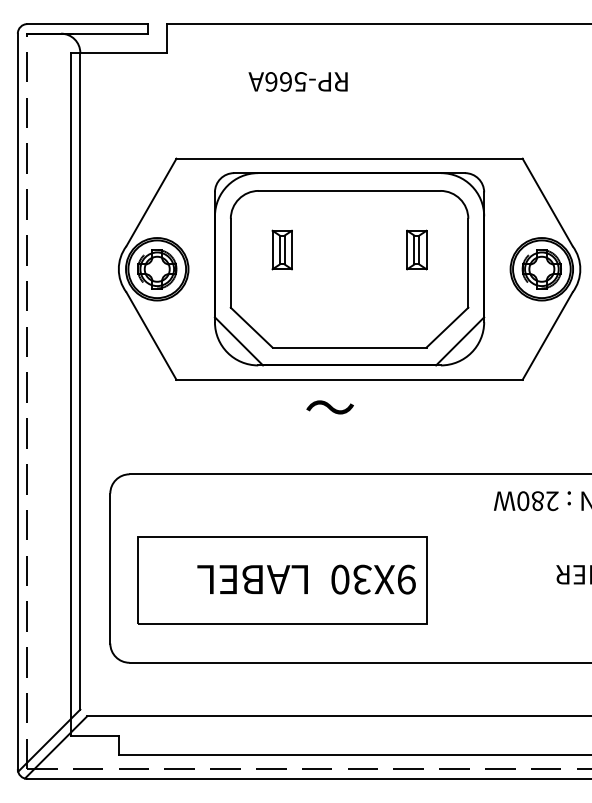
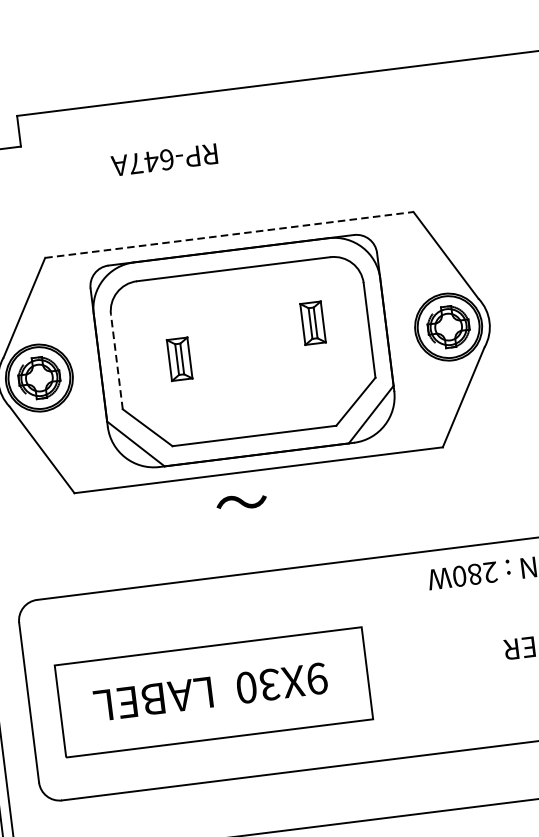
text: (285, 81) -> (150, 161), RP-566A -> RP-647A
line: (350, 158) -> (230, 234), solid -> dashed
part: (281, 249) -> (178, 358), moved
line: (230, 262) -> (116, 361), solid -> dashed
text: (306, 579) -> (210, 691), moved

